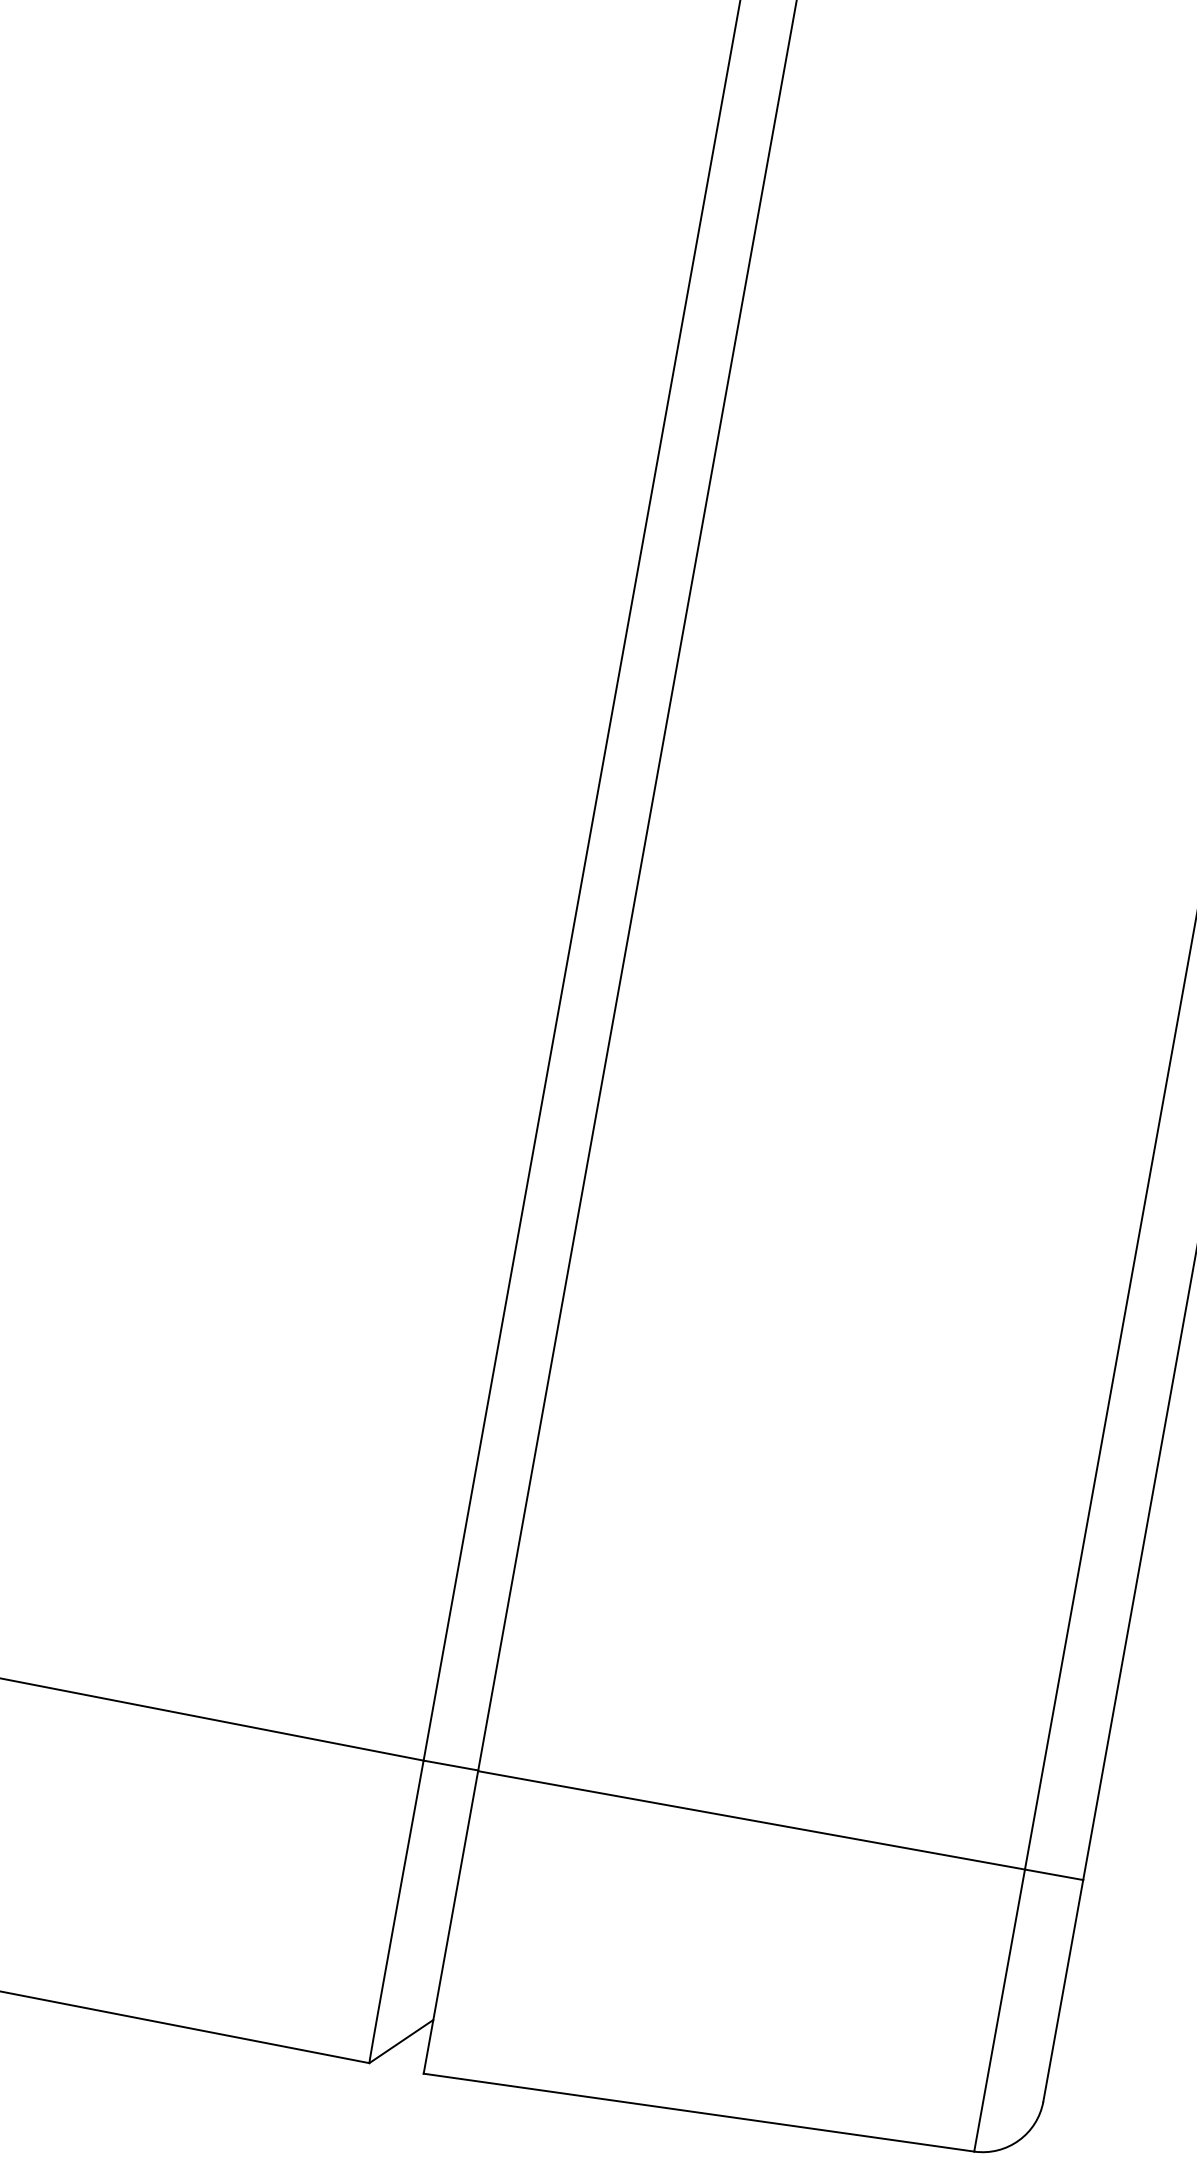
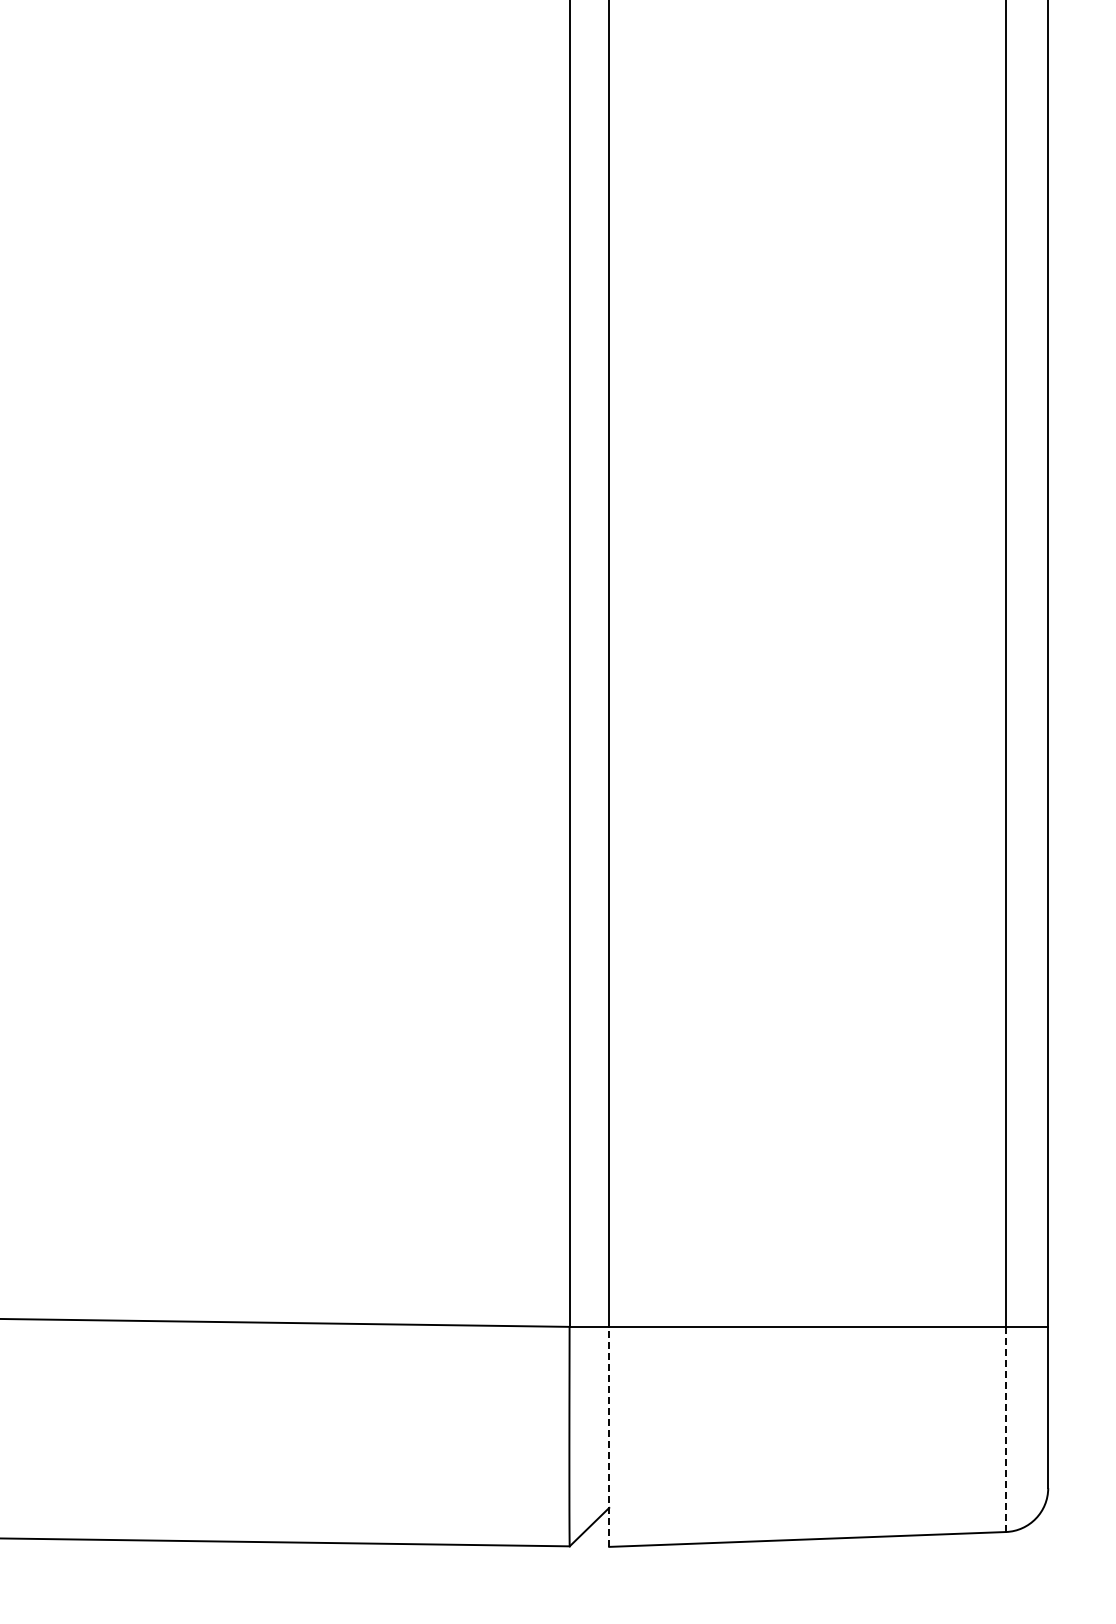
line: (451, 1922) -> (609, 1437), solid -> dashed
line: (998, 2011) -> (1005, 1430), solid -> dashed

